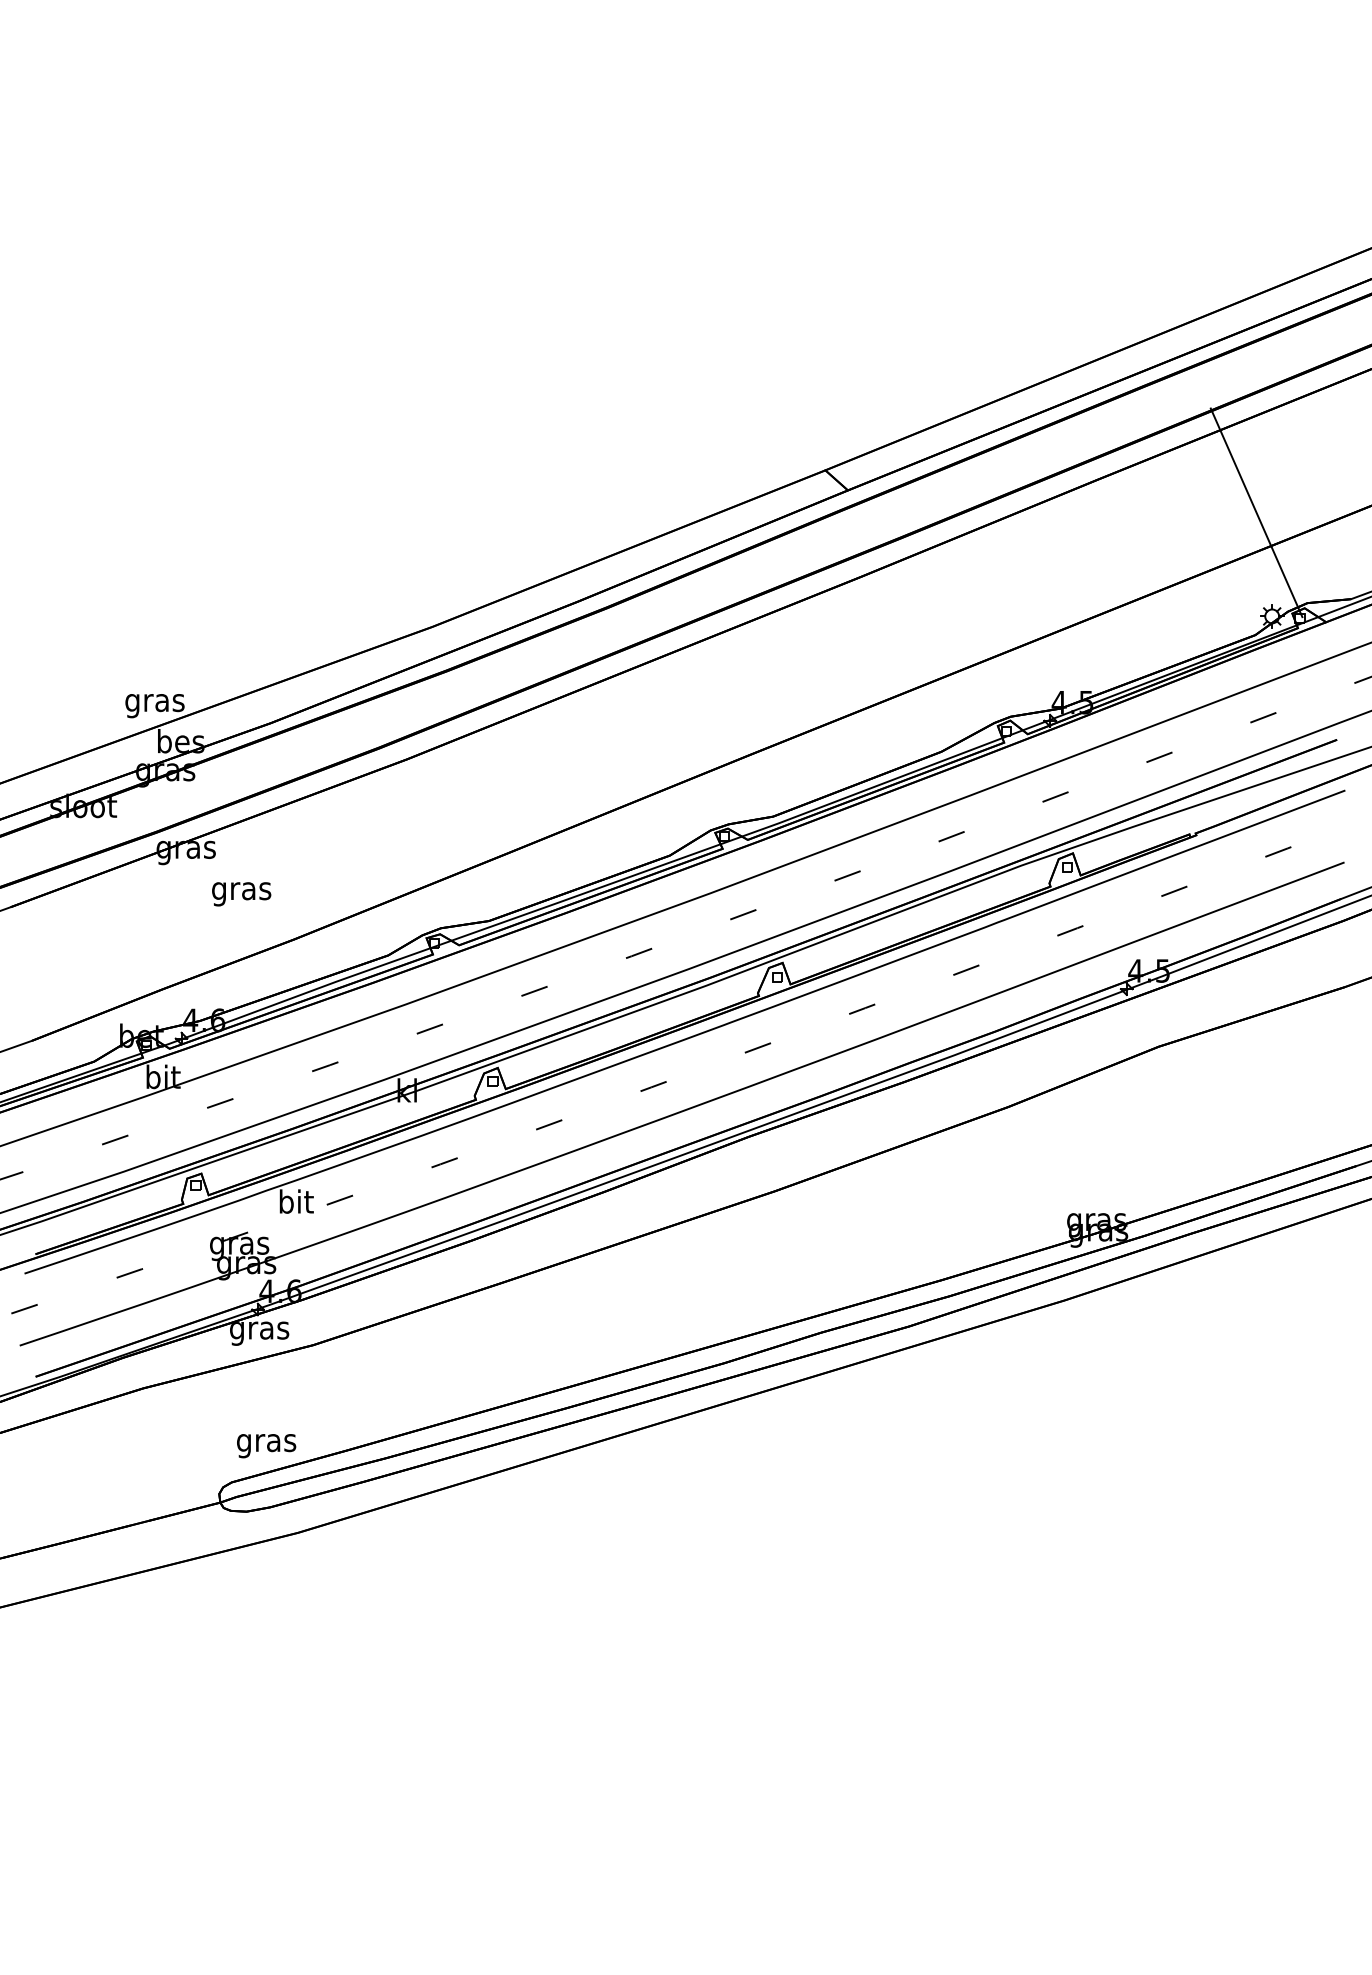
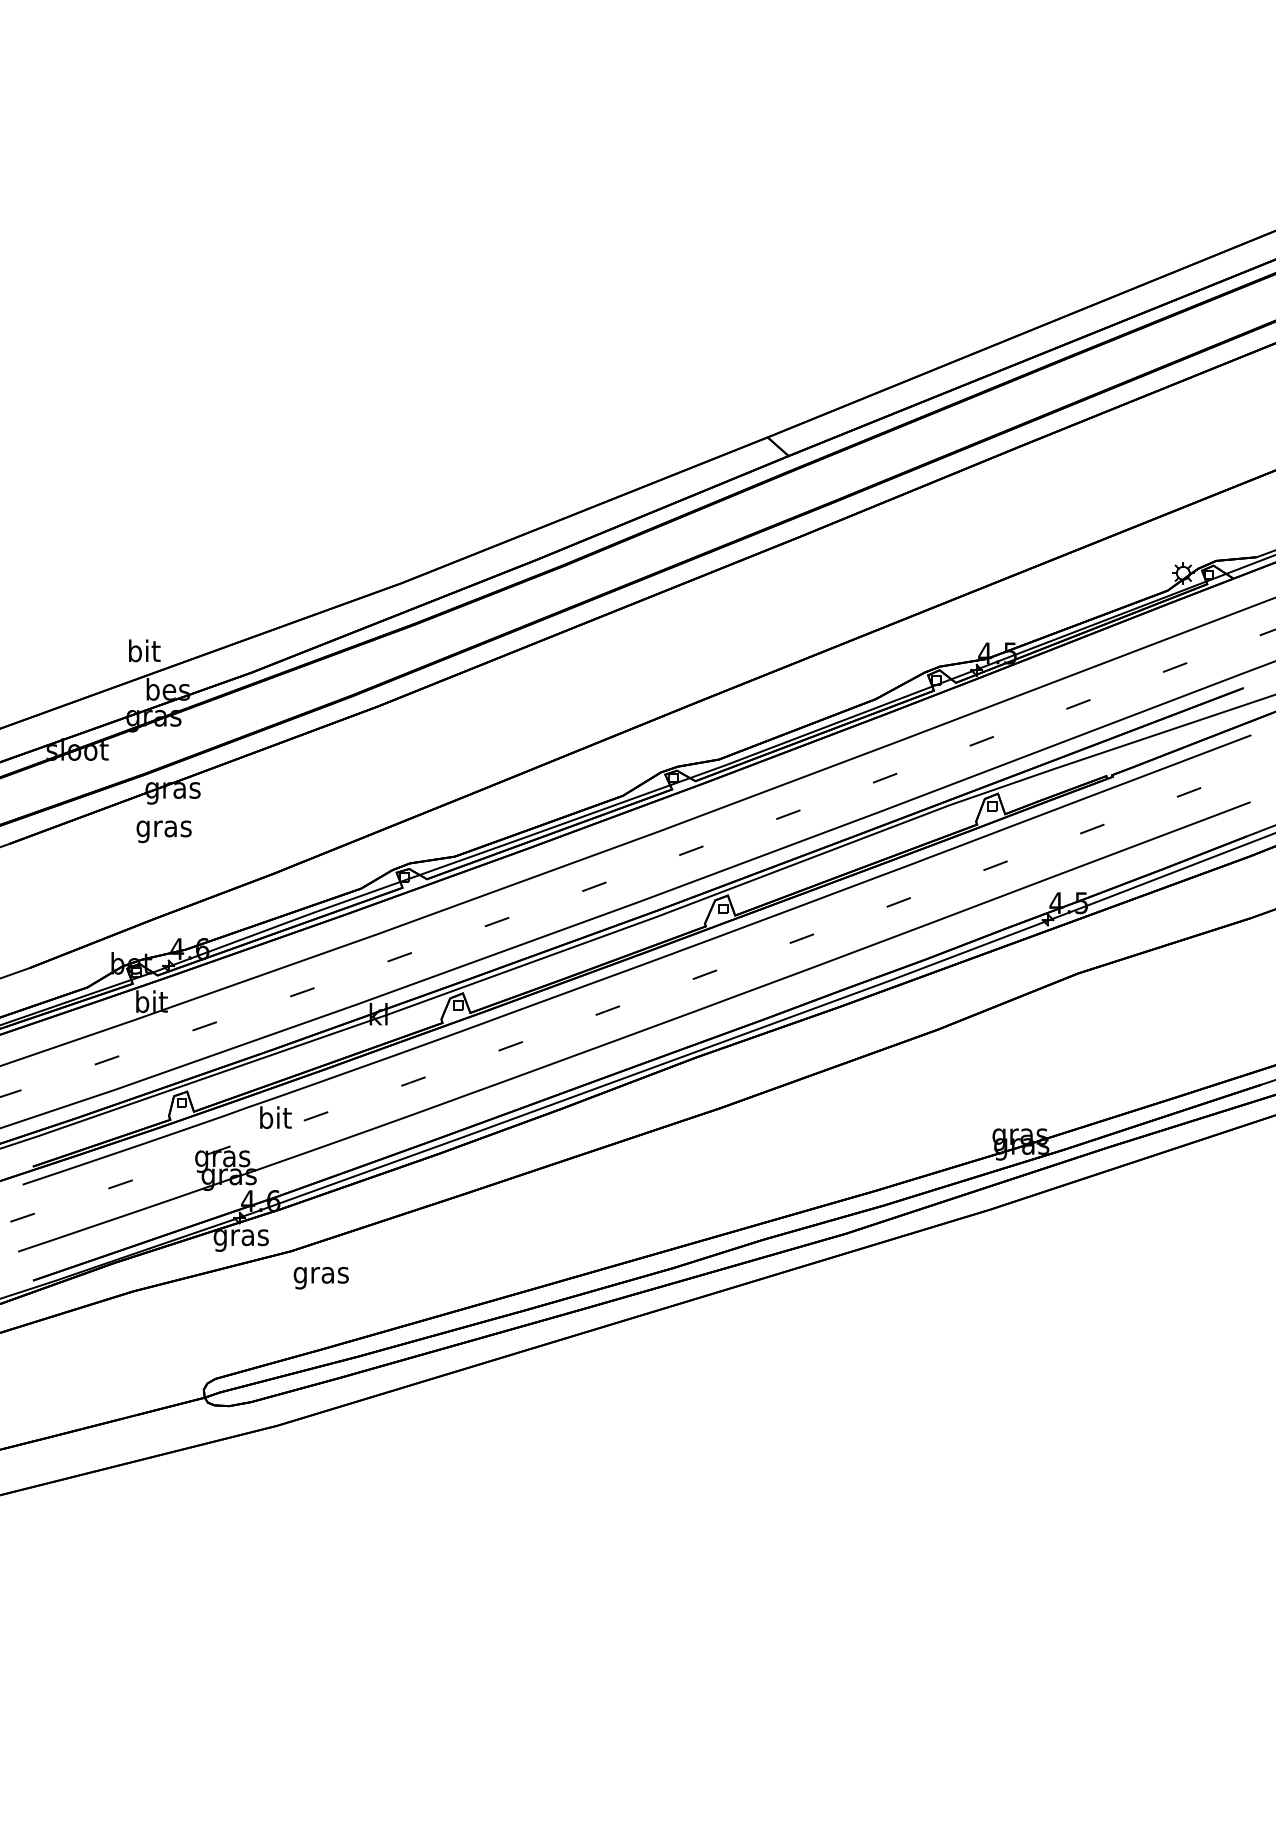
line: (1256, 512) -> (1168, 476), removed
text: (154, 702) -> (143, 653), gras -> bit
text: (241, 894) -> (164, 831), moved
text: (266, 1446) -> (321, 1278), moved

